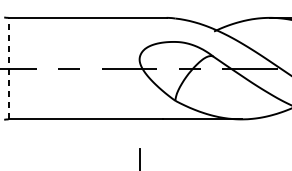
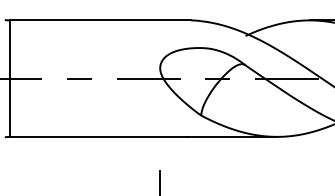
line: (8, 68) -> (9, 78), dashed -> solid

